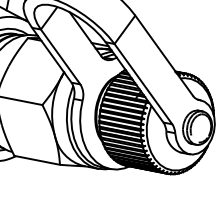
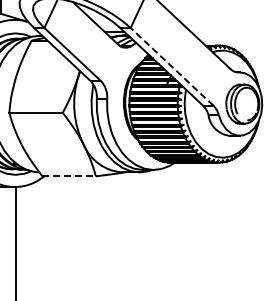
line: (143, 83) -> (172, 66), solid -> dashed
line: (37, 160) -> (69, 176), solid -> dashed

